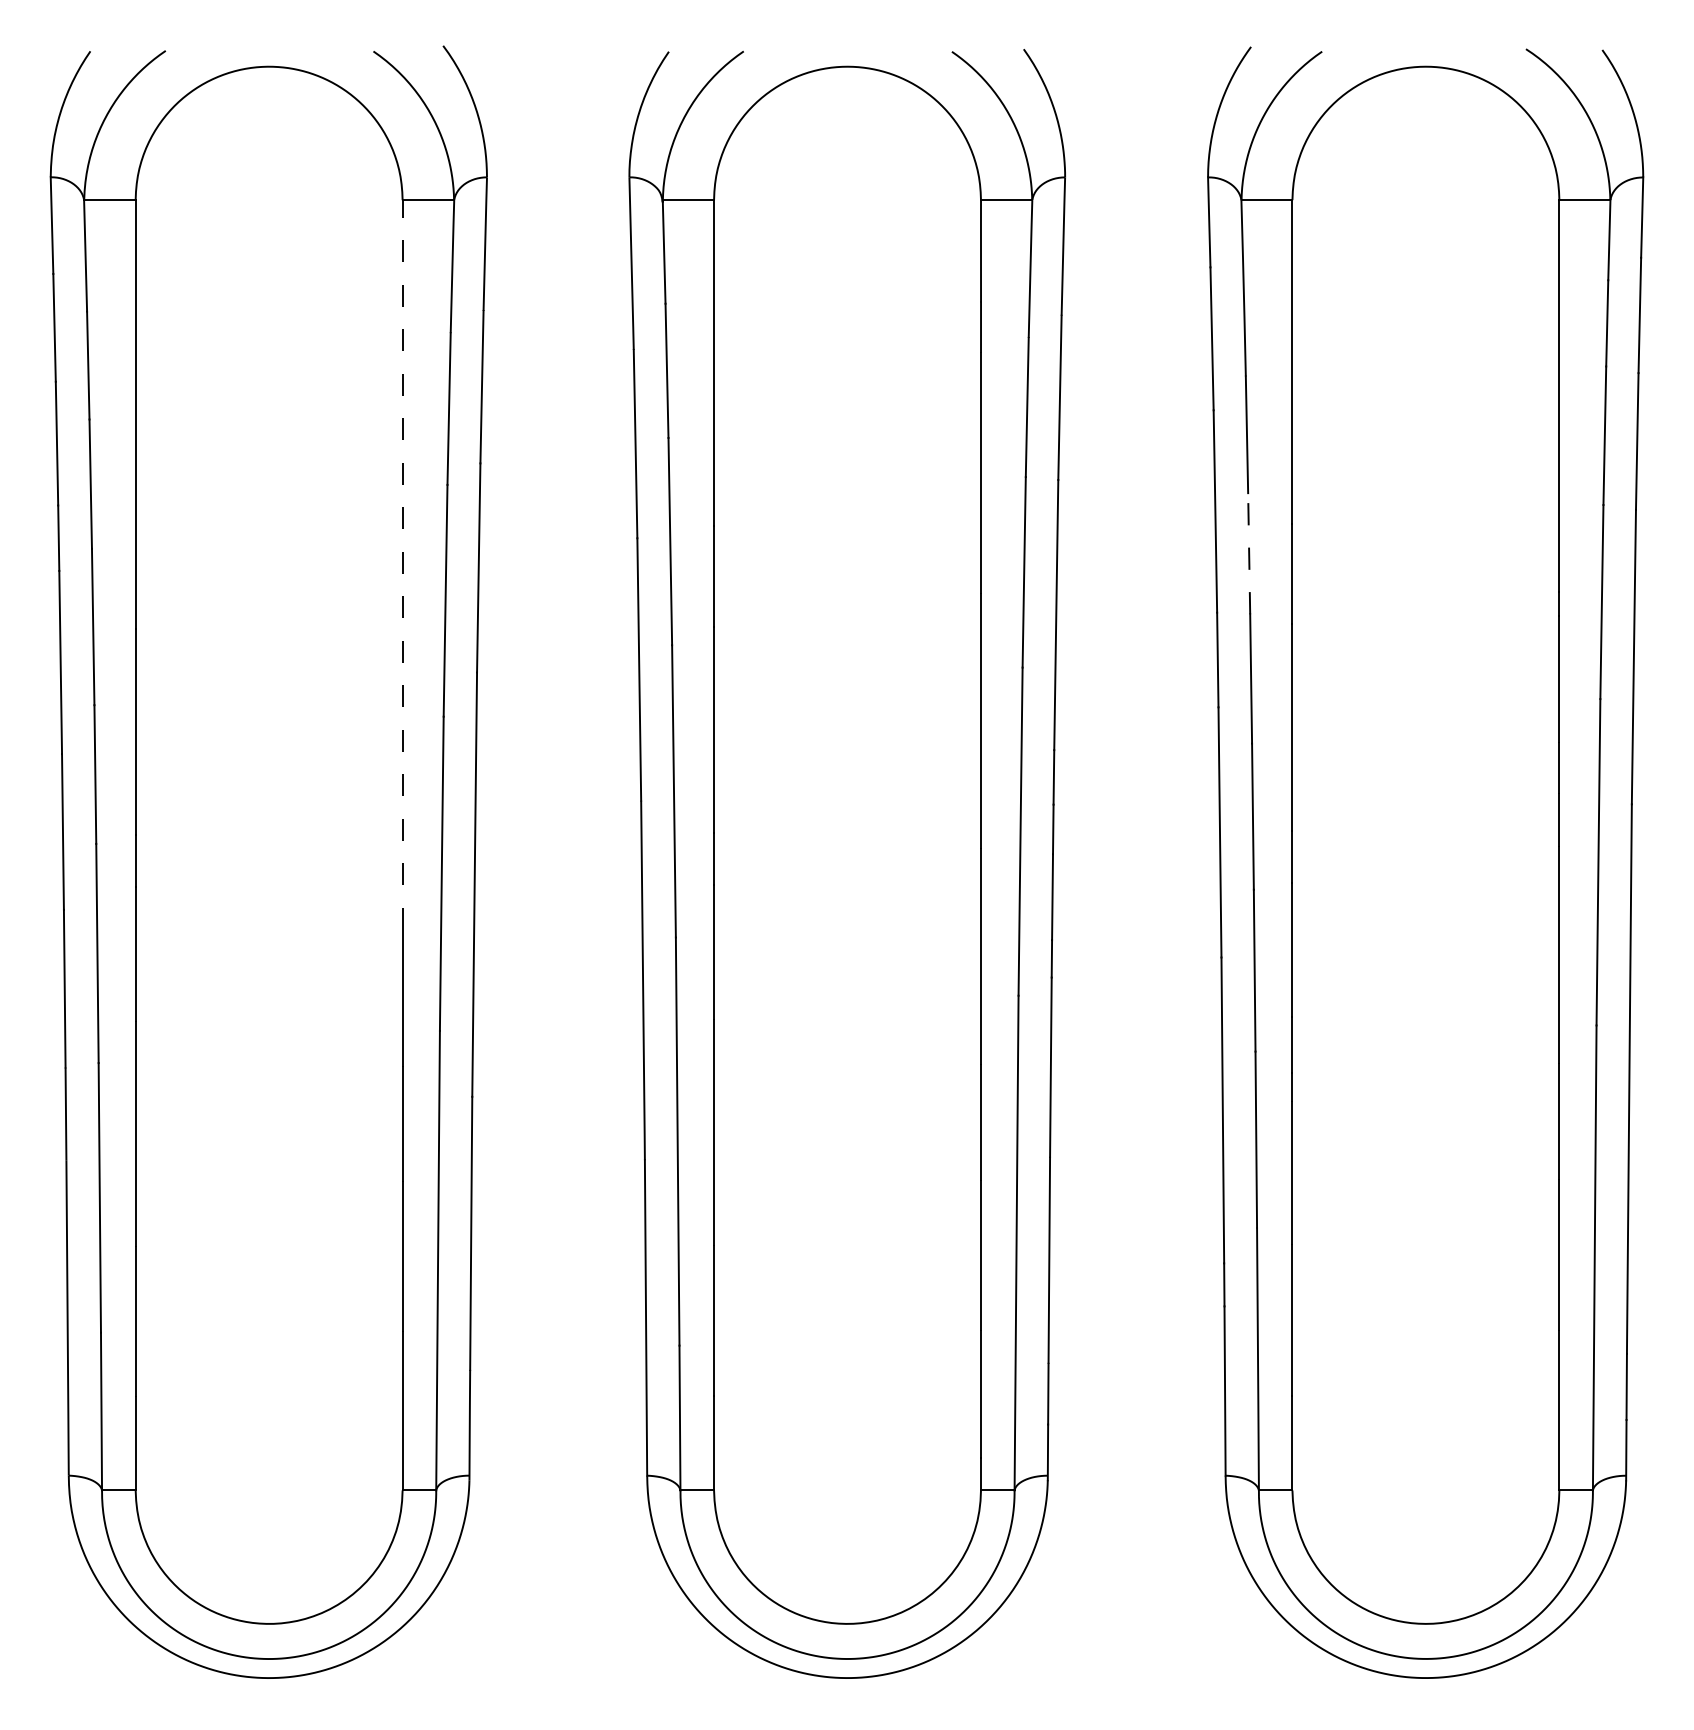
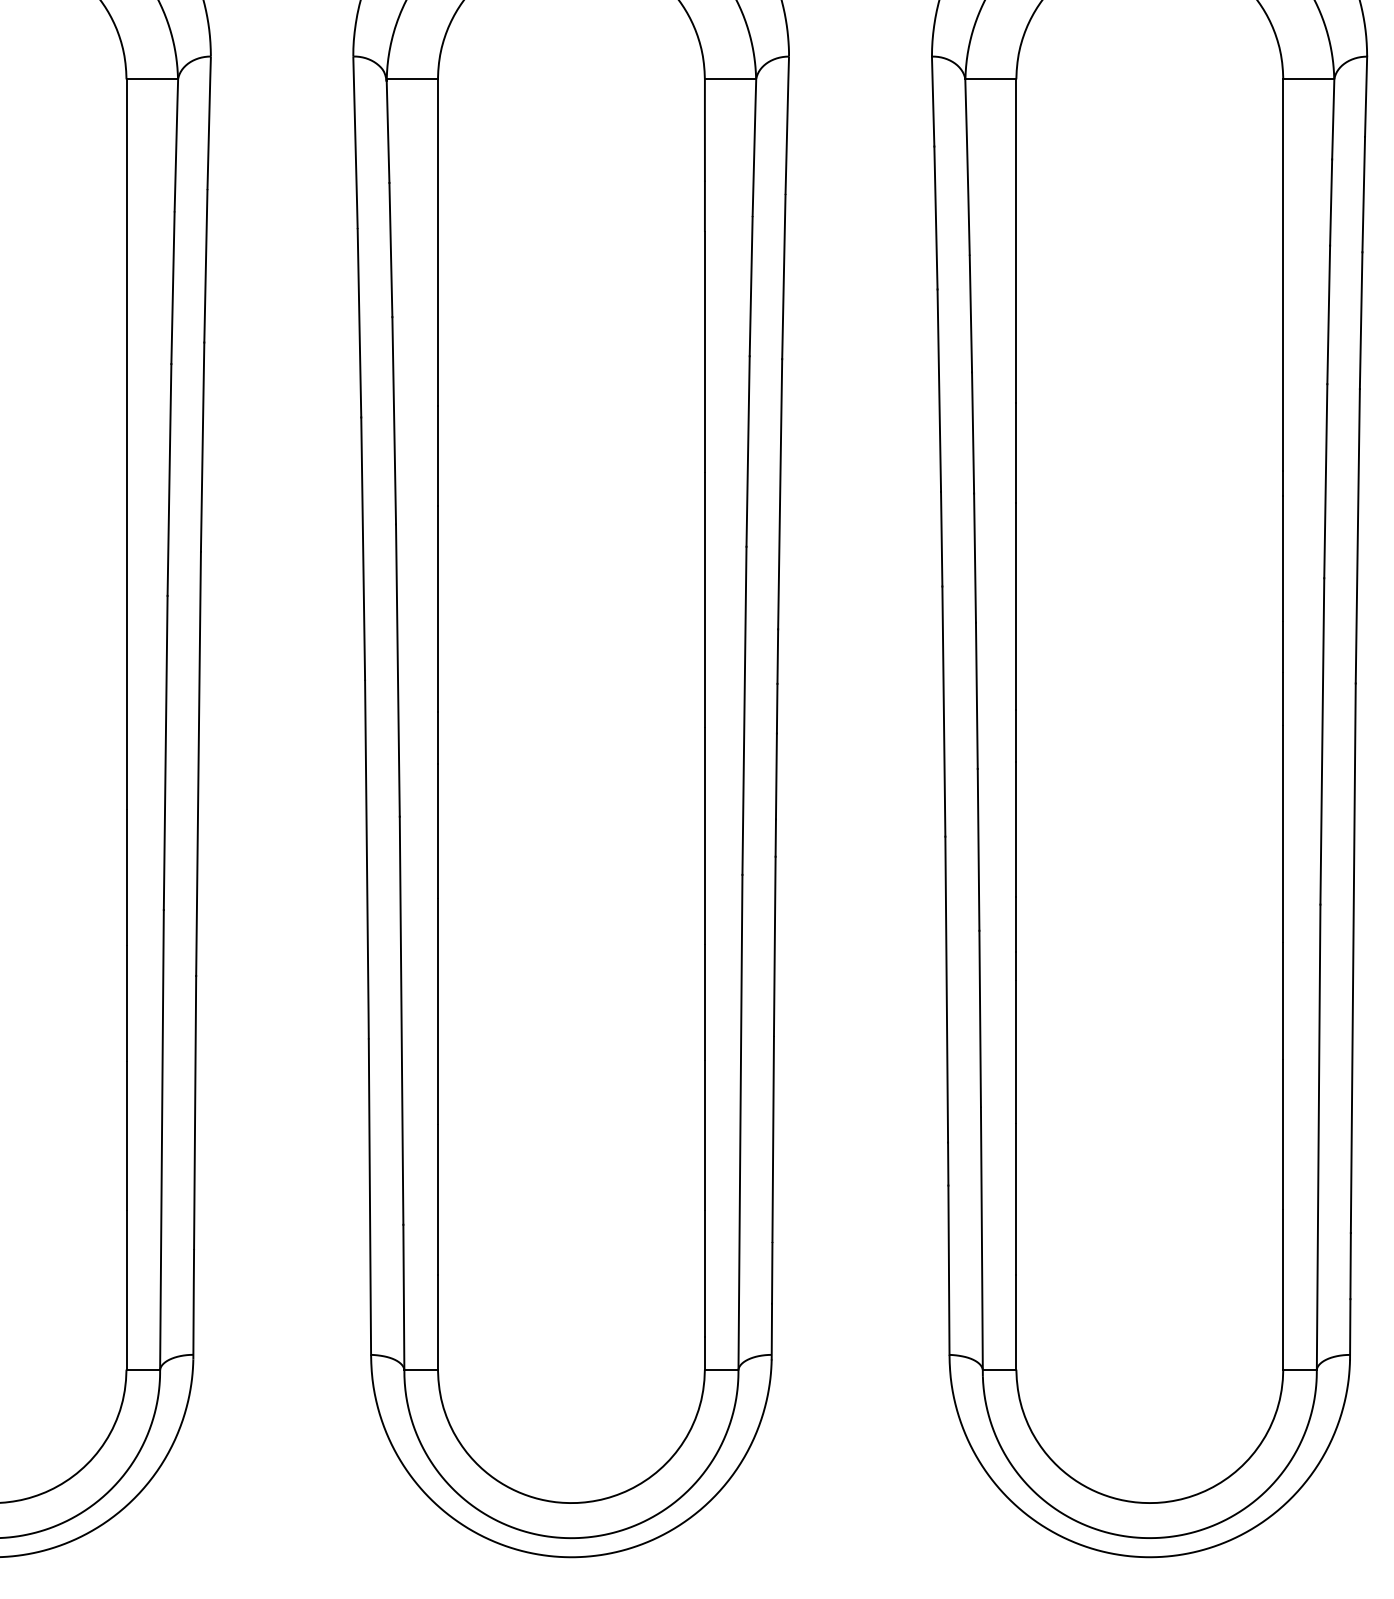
line: (1249, 553) -> (973, 432), dashed -> solid
line: (402, 564) -> (126, 443), dashed -> solid

